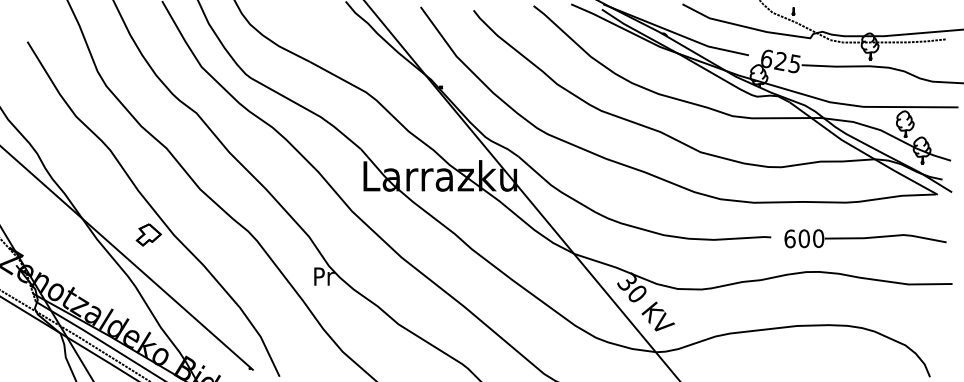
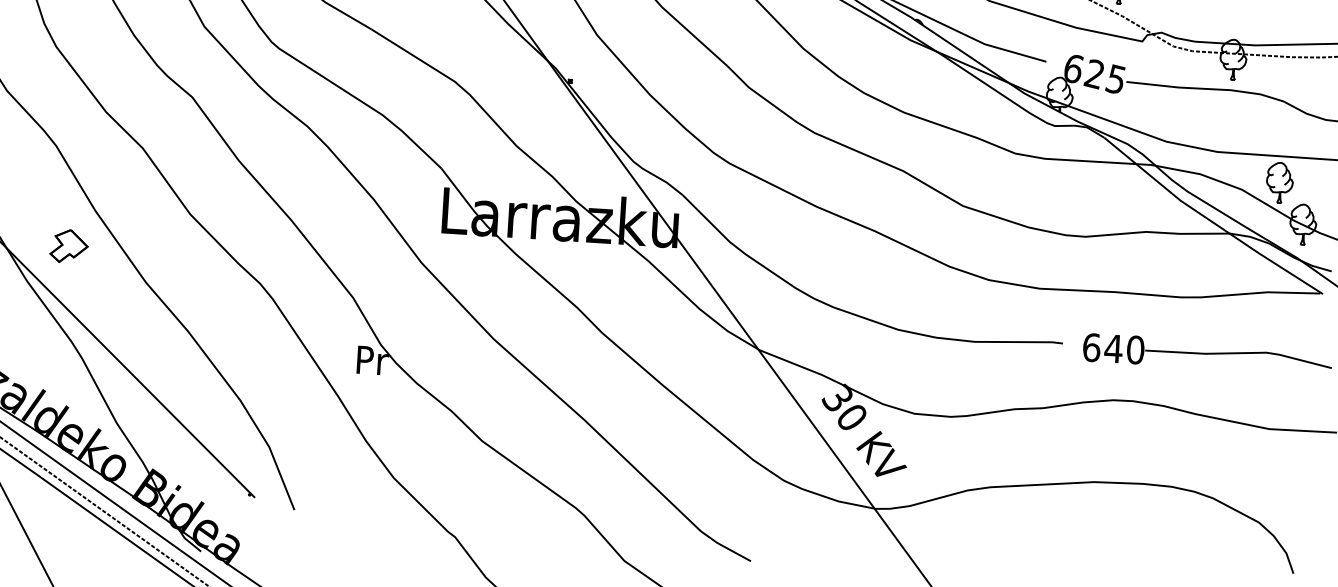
part: (148, 234) -> (68, 245), moved
text: (804, 238) -> (1113, 348), 600 -> 640

